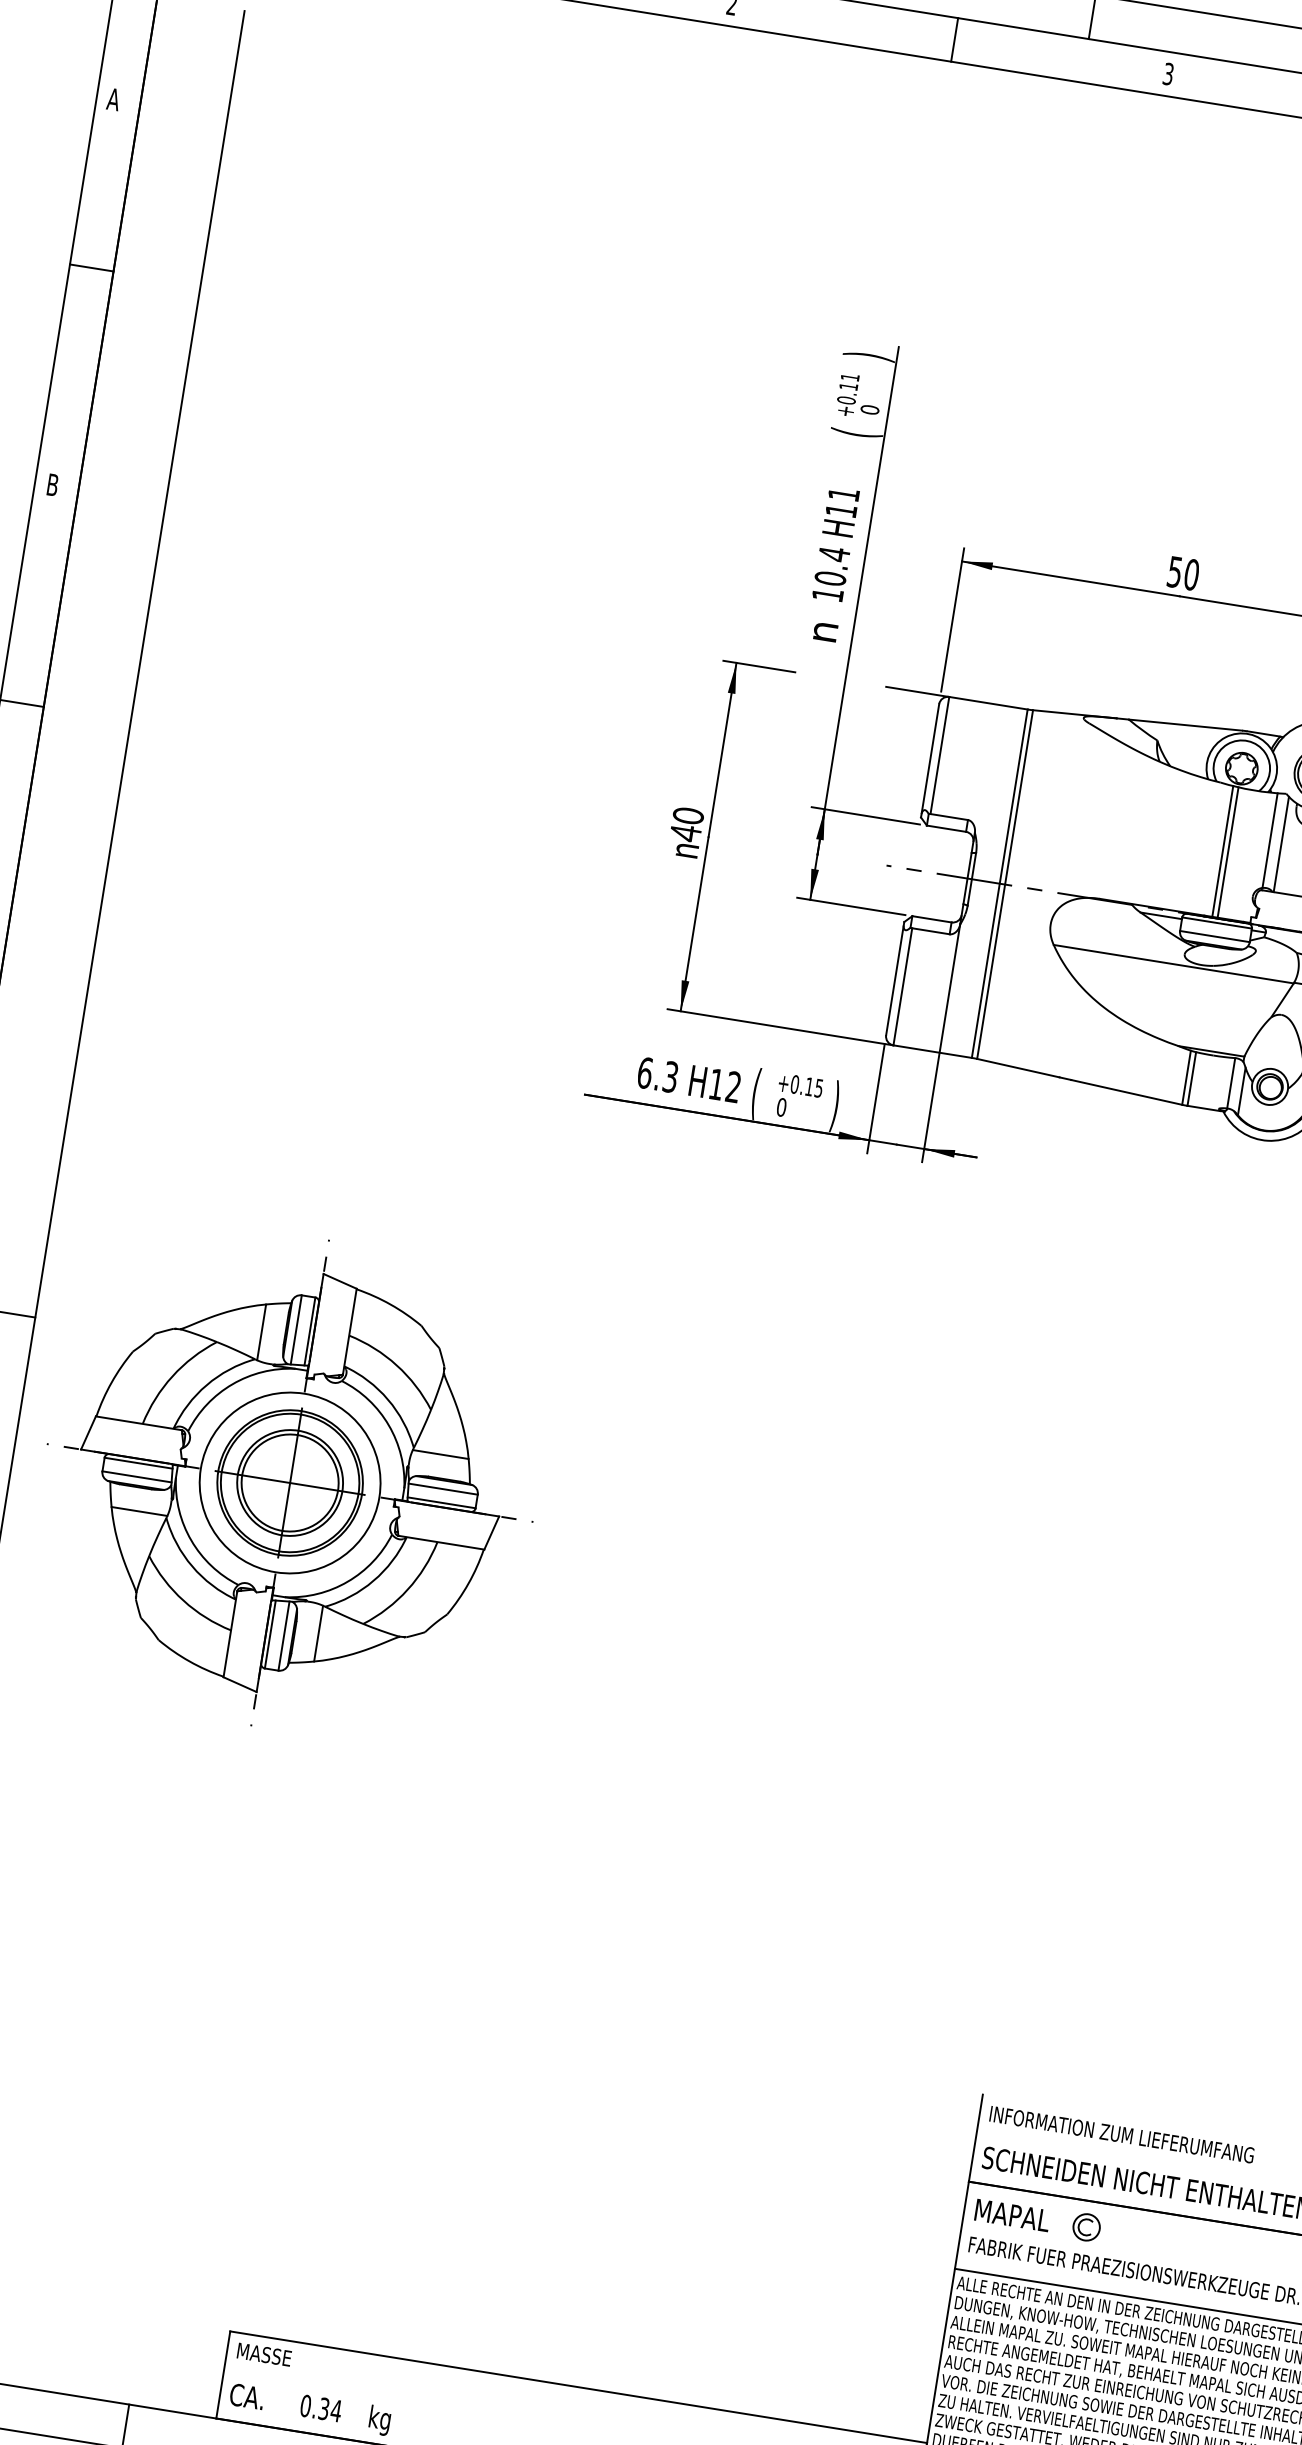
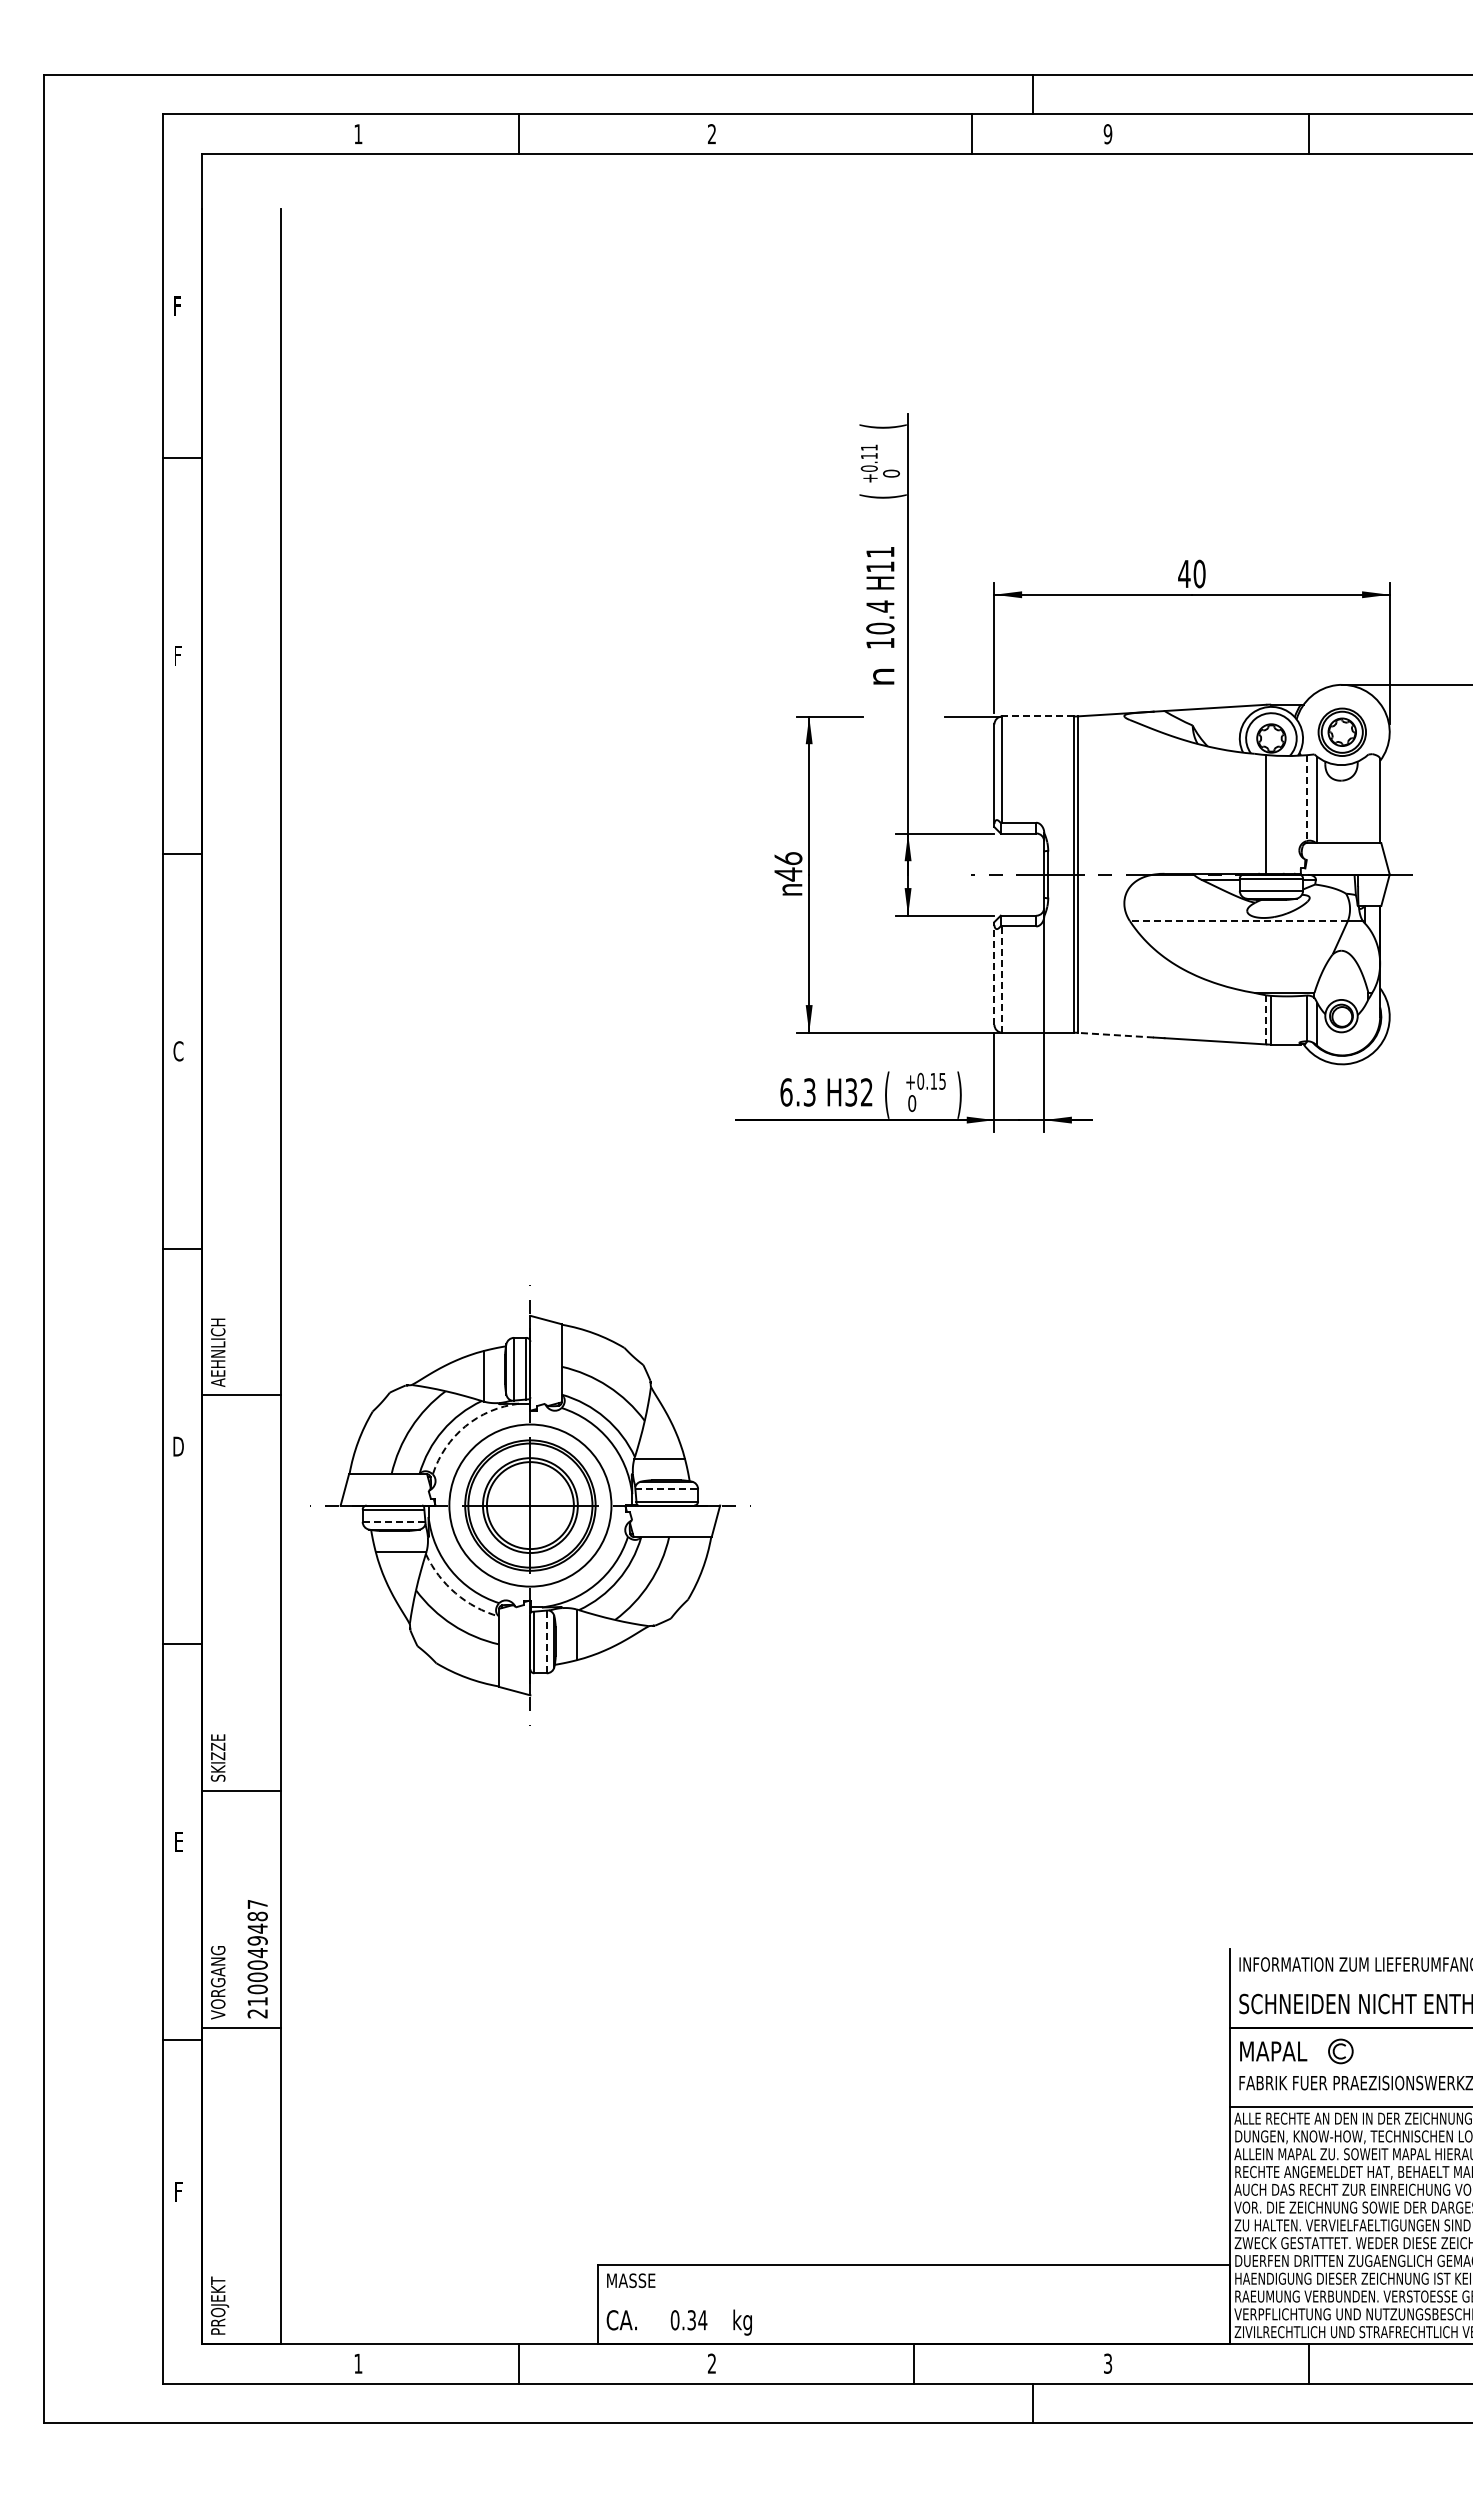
line: (954, 40) -> (971, 134), moved
text: (1167, 74) -> (1107, 134), 3 -> 9
text: (113, 98) -> (177, 305), A -> F
text: (868, 356) -> (882, 426), ) -> (
text: (52, 484) -> (178, 655), B -> F
text: (1175, 572) -> (1184, 574), 50 -> 40
line: (988, 703) -> (1037, 716), solid -> dashed
text: (687, 815) -> (787, 858), 40 -> 46
line: (1269, 840) -> (1306, 798), solid -> dashed
line: (1228, 852) -> (1271, 814), removed
line: (1173, 964) -> (1238, 921), solid -> dashed
line: (895, 977) -> (994, 972), solid -> dashed
line: (903, 986) -> (1002, 979), solid -> dashed
line: (1018, 1068) -> (1116, 1035), solid -> dashed
line: (1186, 1077) -> (1266, 1019), solid -> dashed
text: (716, 1084) -> (851, 1092), H12 -> H32
arc: (232, 1384) -> (465, 1426), solid -> dashed
line: (136, 1476) -> (393, 1521), solid -> dashed
line: (443, 1489) -> (667, 1489), solid -> dashed
arc: (192, 1566) -> (455, 1593), solid -> dashed
line: (283, 1636) -> (546, 1642), solid -> dashed

